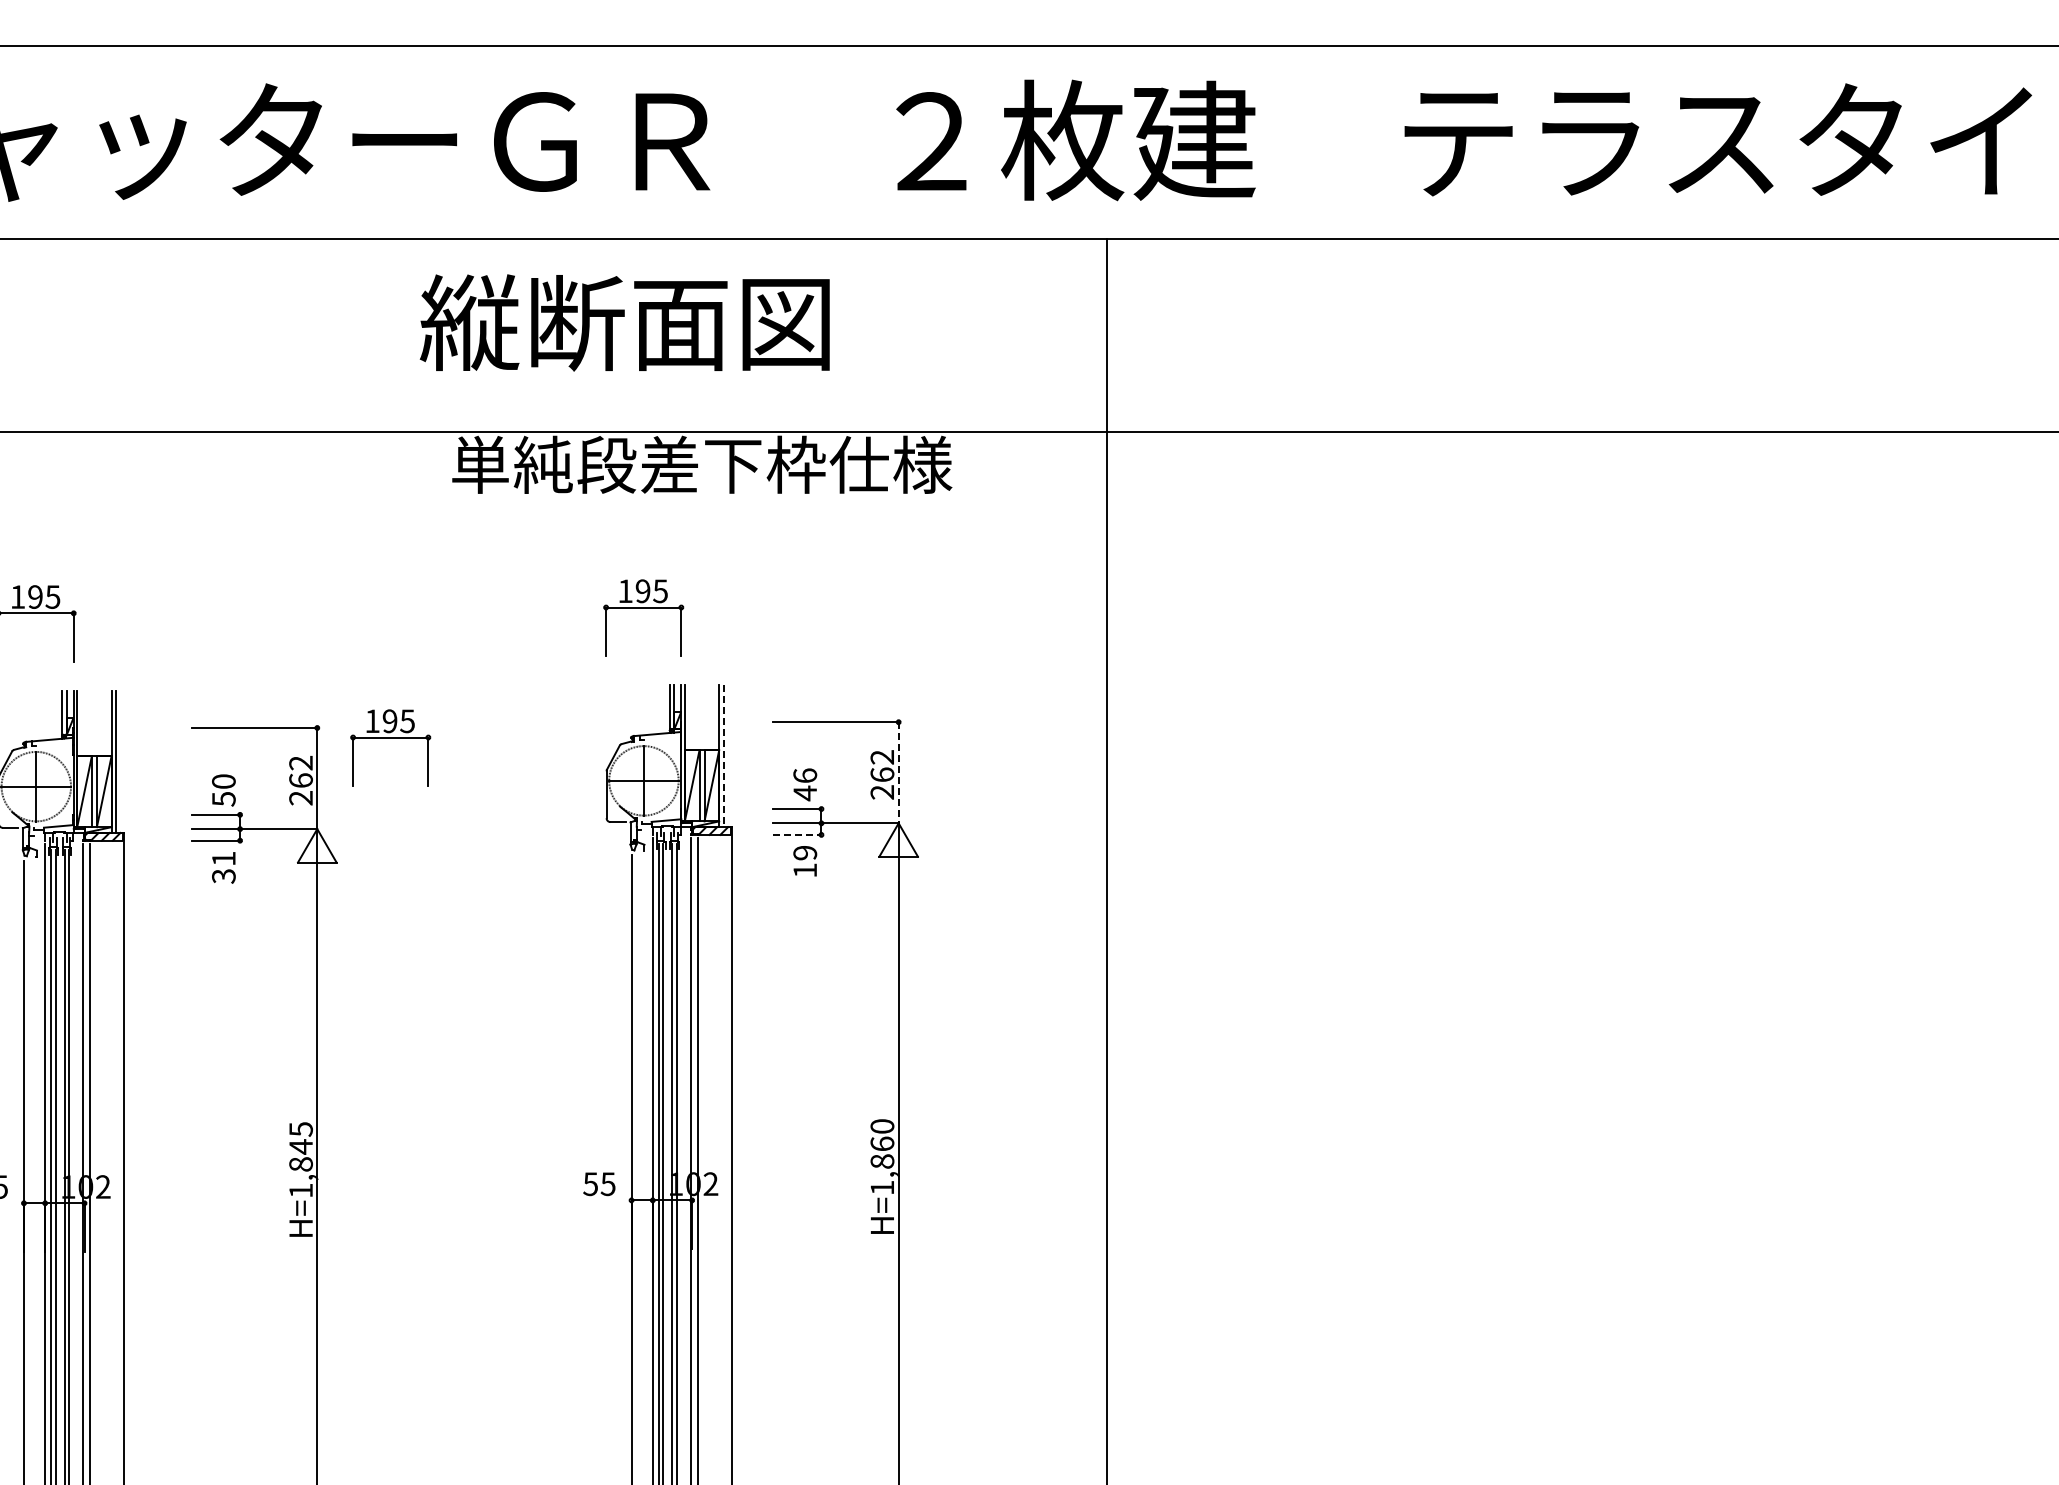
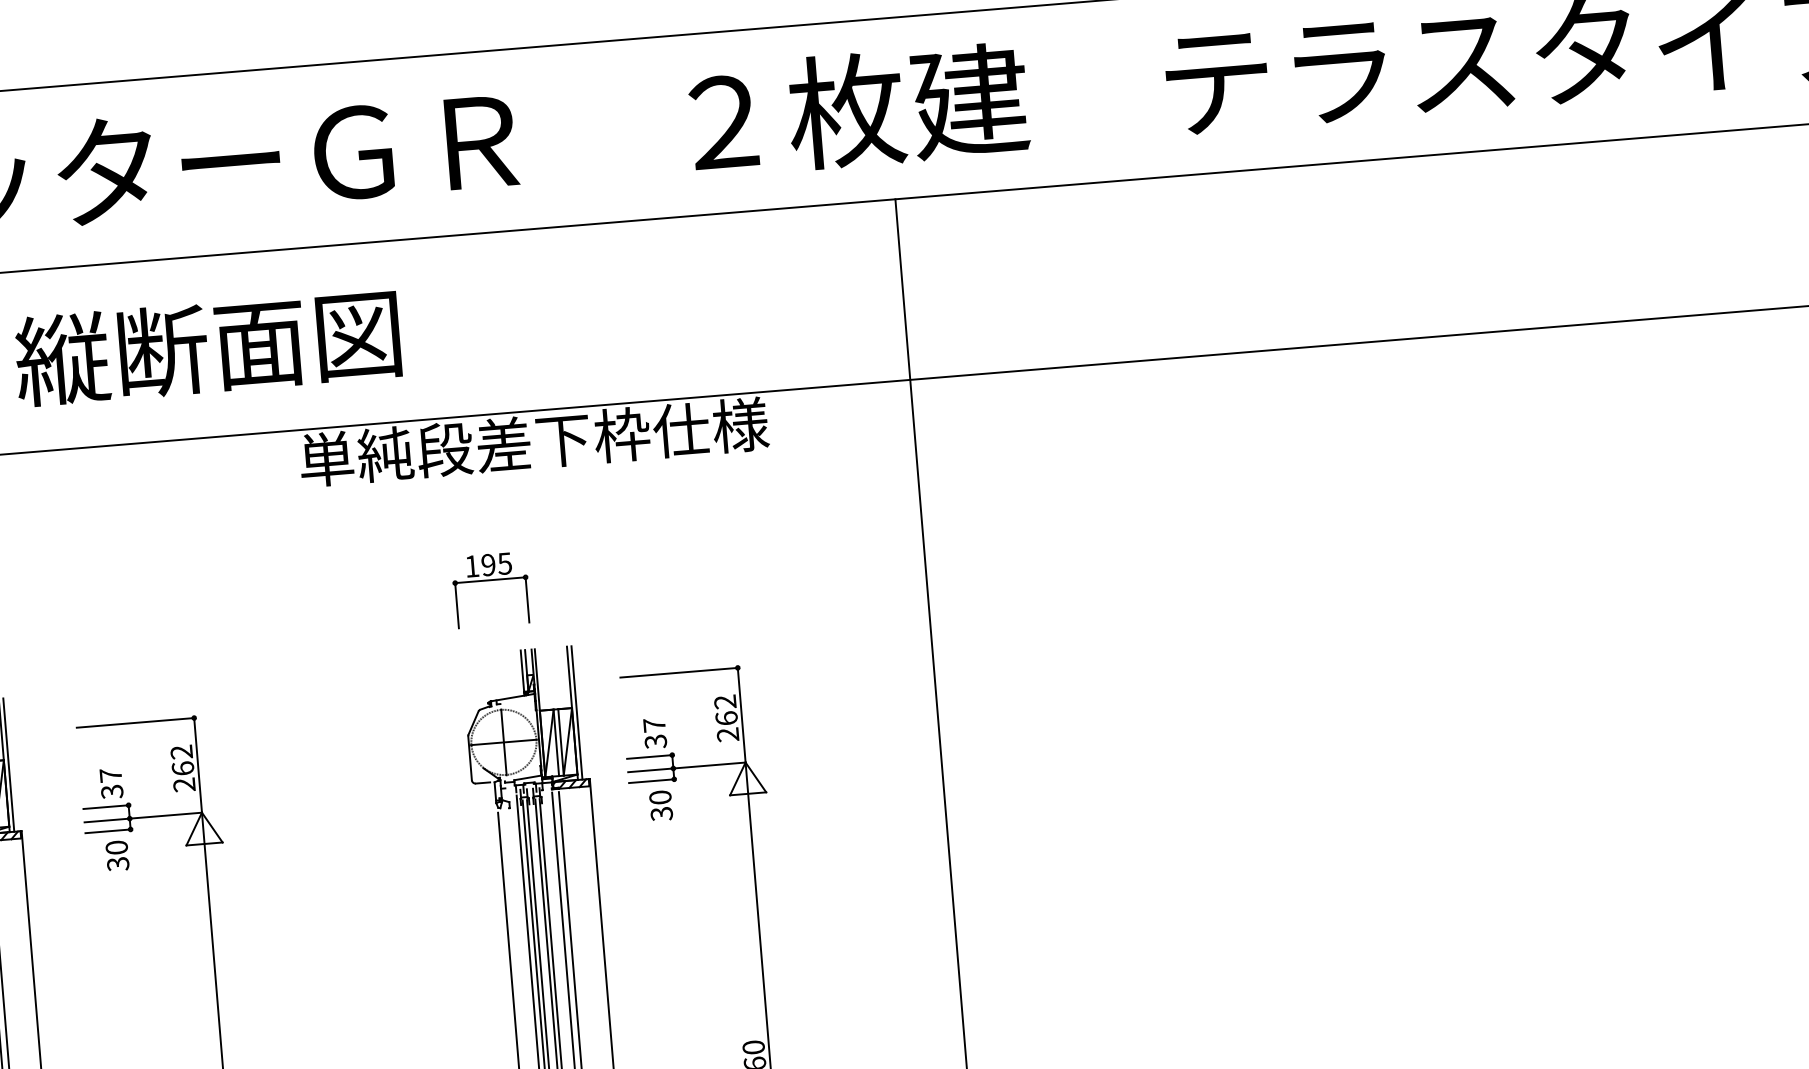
text: (624, 322) -> (207, 347), moved
part: (390, 738) -> (263, 722), removed
line: (724, 756) -> (577, 713), dashed -> solid
line: (898, 772) -> (741, 715), dashed -> solid
text: (805, 784) -> (655, 733), 46 -> 37
text: (223, 790) -> (111, 783), 50 -> 37
line: (797, 834) -> (651, 780), dashed -> solid
text: (223, 858) -> (116, 847), 31 -> 30
text: (805, 861) -> (661, 805), 19 -> 30

